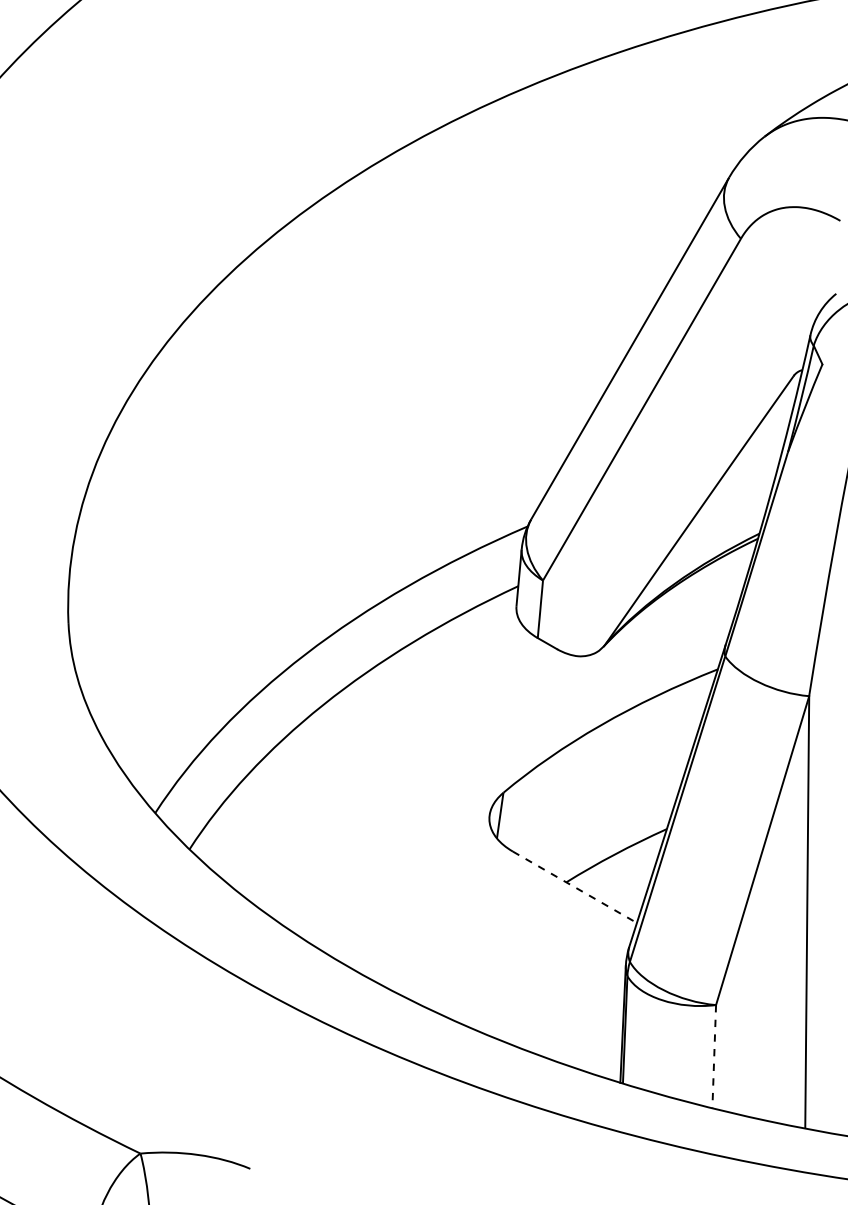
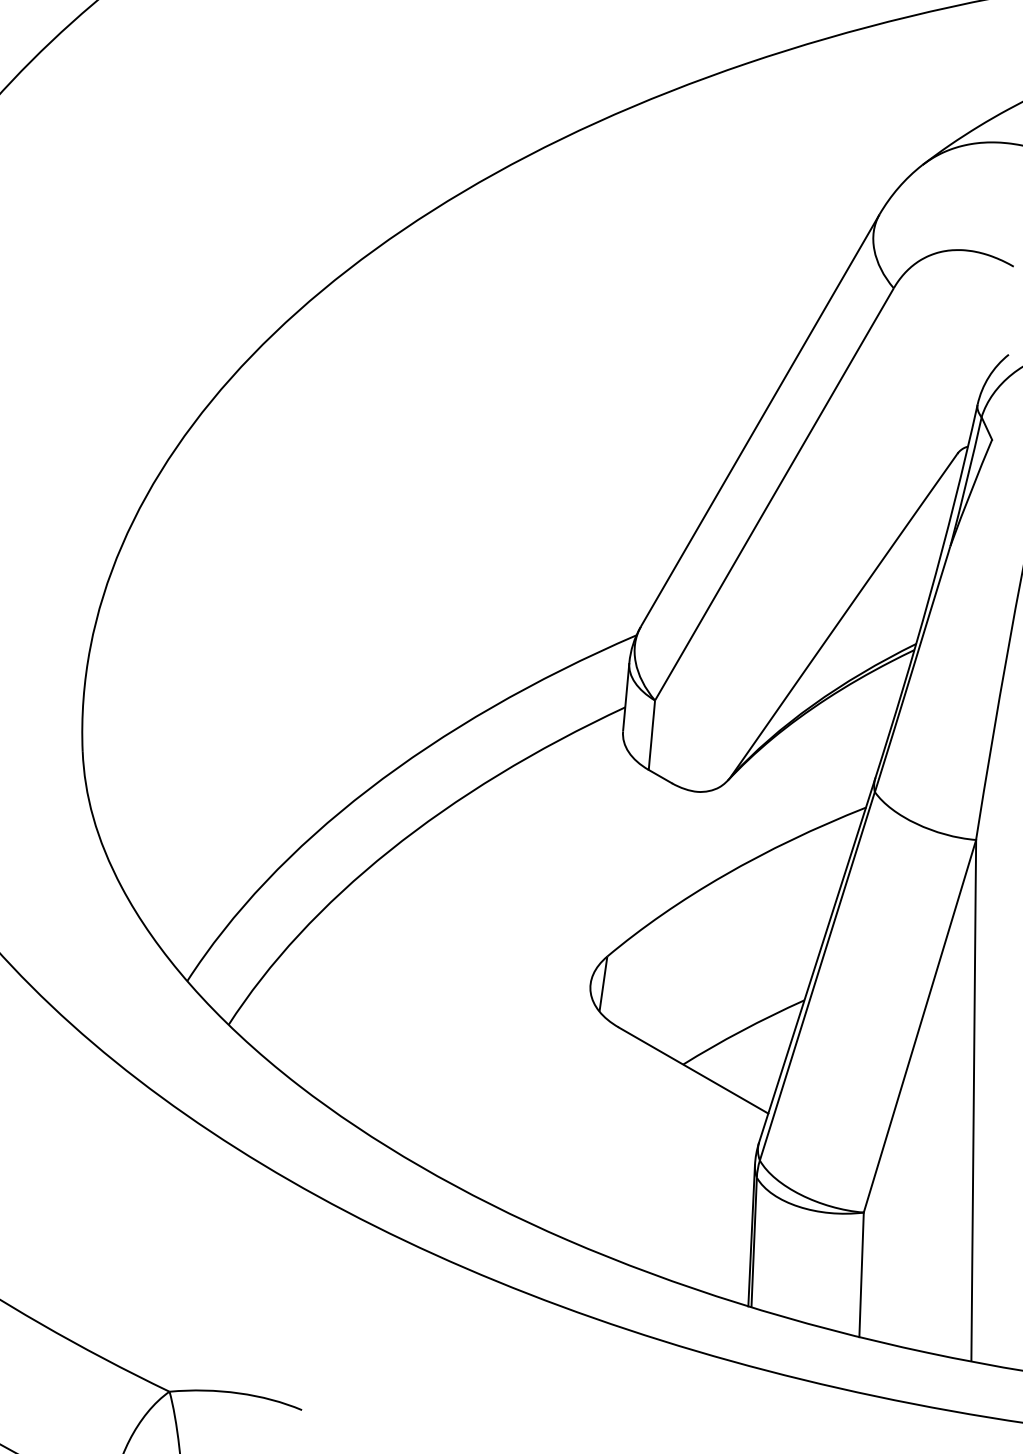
line: (574, 887) -> (693, 1070), dashed -> solid
line: (714, 1056) -> (861, 1274), dashed -> solid

